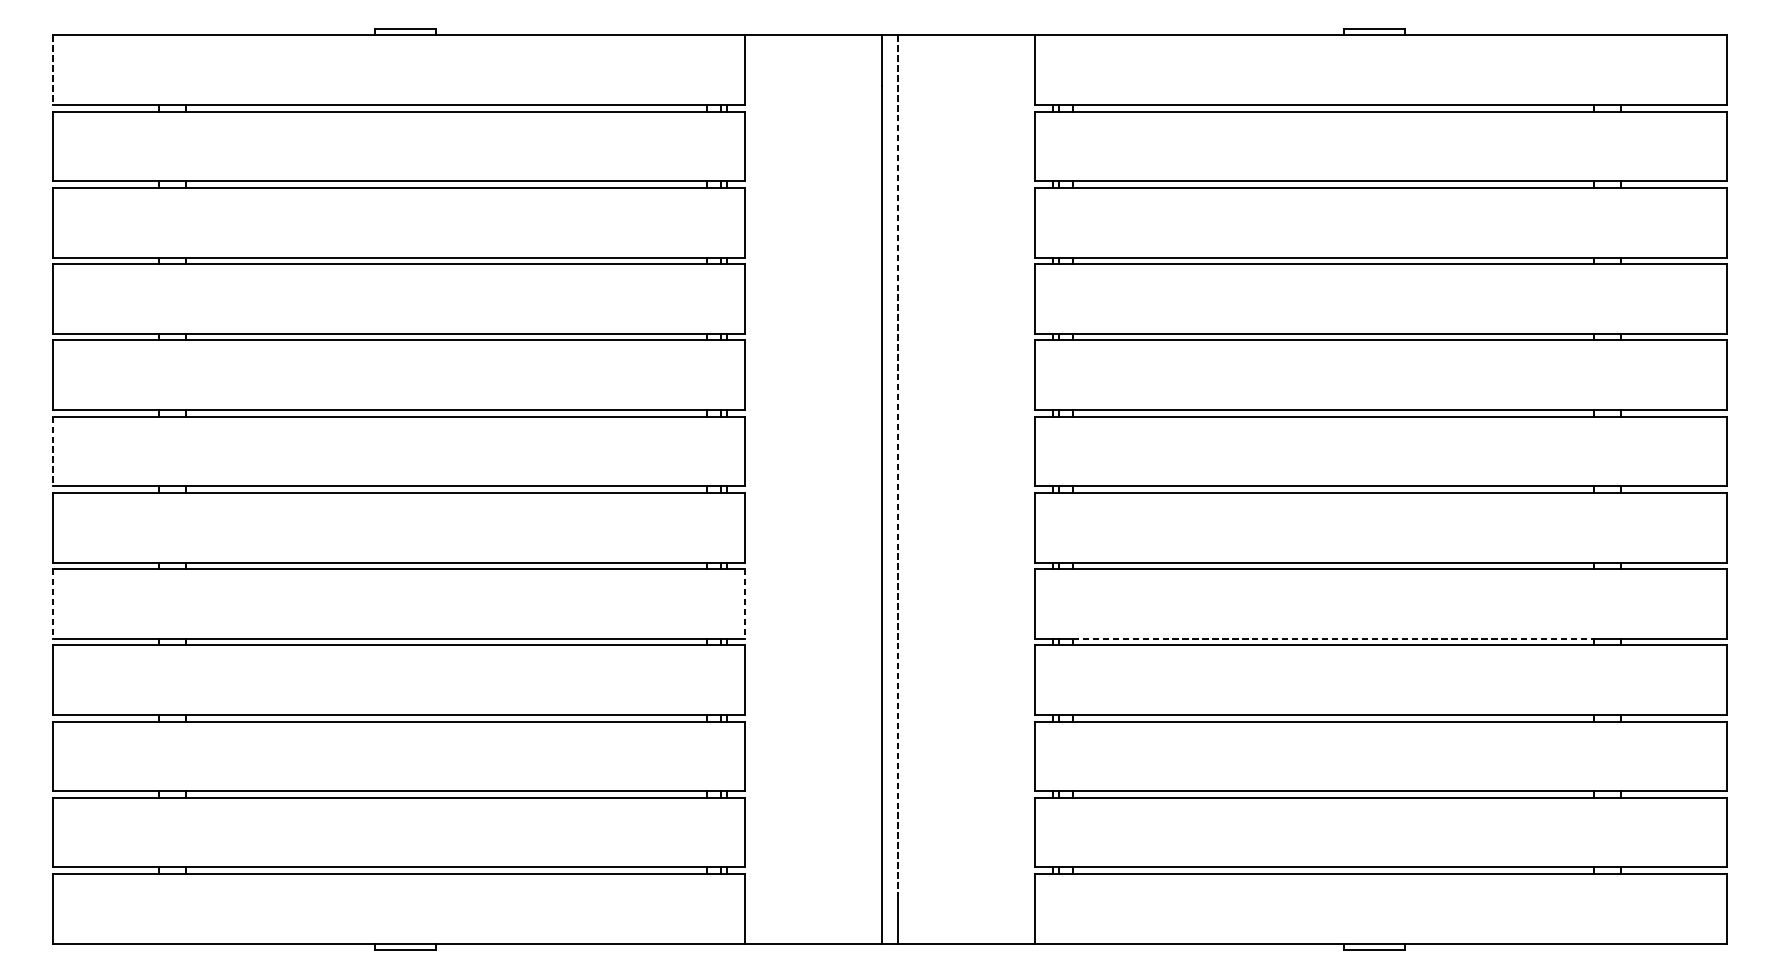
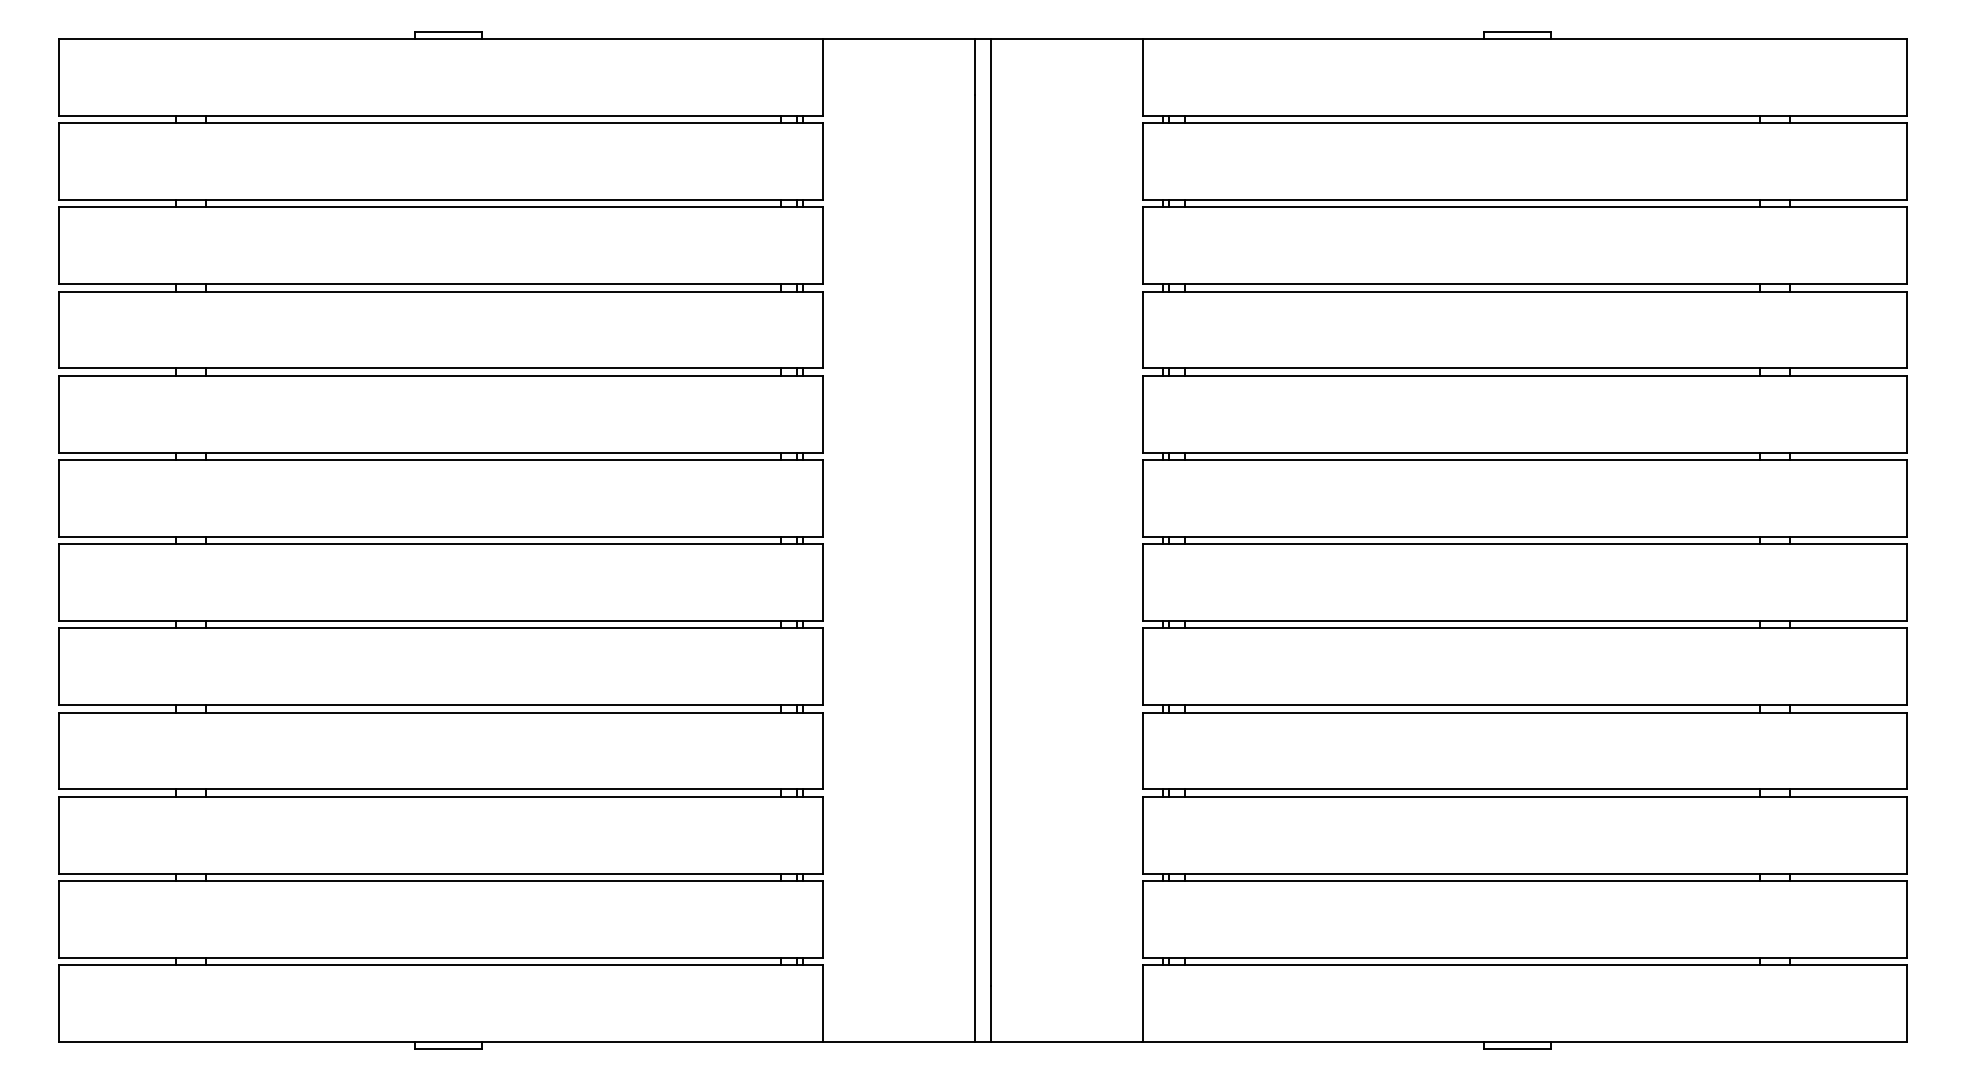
line: (52, 71) -> (58, 78), dashed -> solid
line: (52, 451) -> (58, 498), dashed -> solid
line: (897, 464) -> (991, 512), dashed -> solid
line: (52, 604) -> (58, 667), dashed -> solid
line: (745, 604) -> (823, 667), dashed -> solid
line: (1333, 638) -> (1472, 705), dashed -> solid

